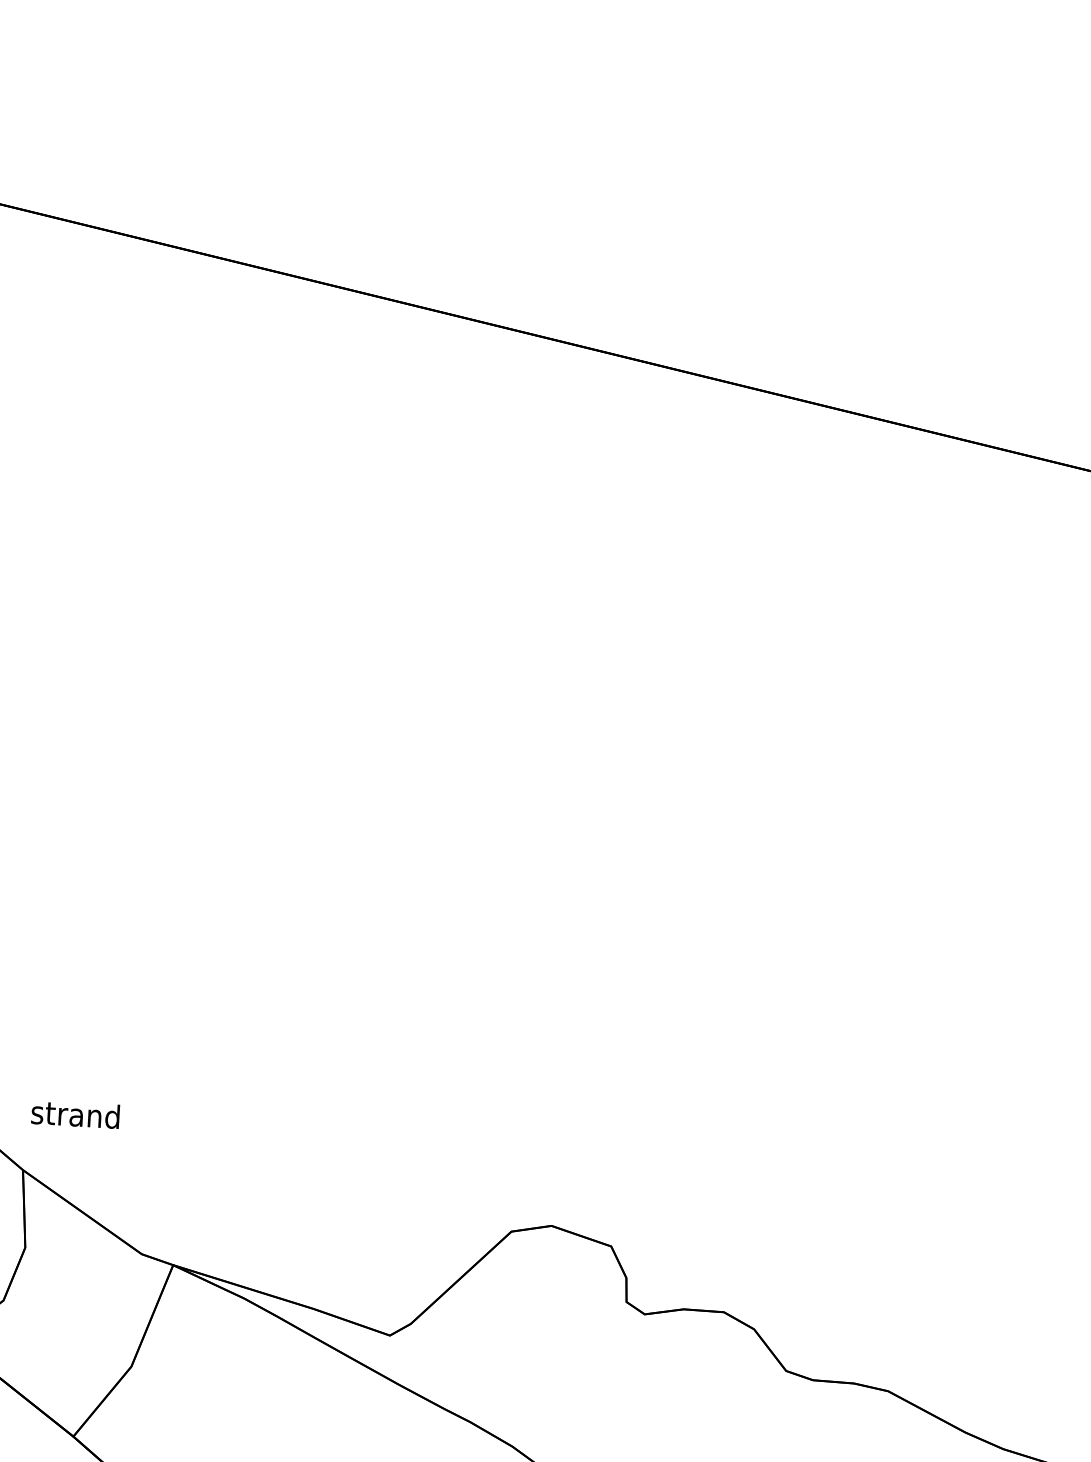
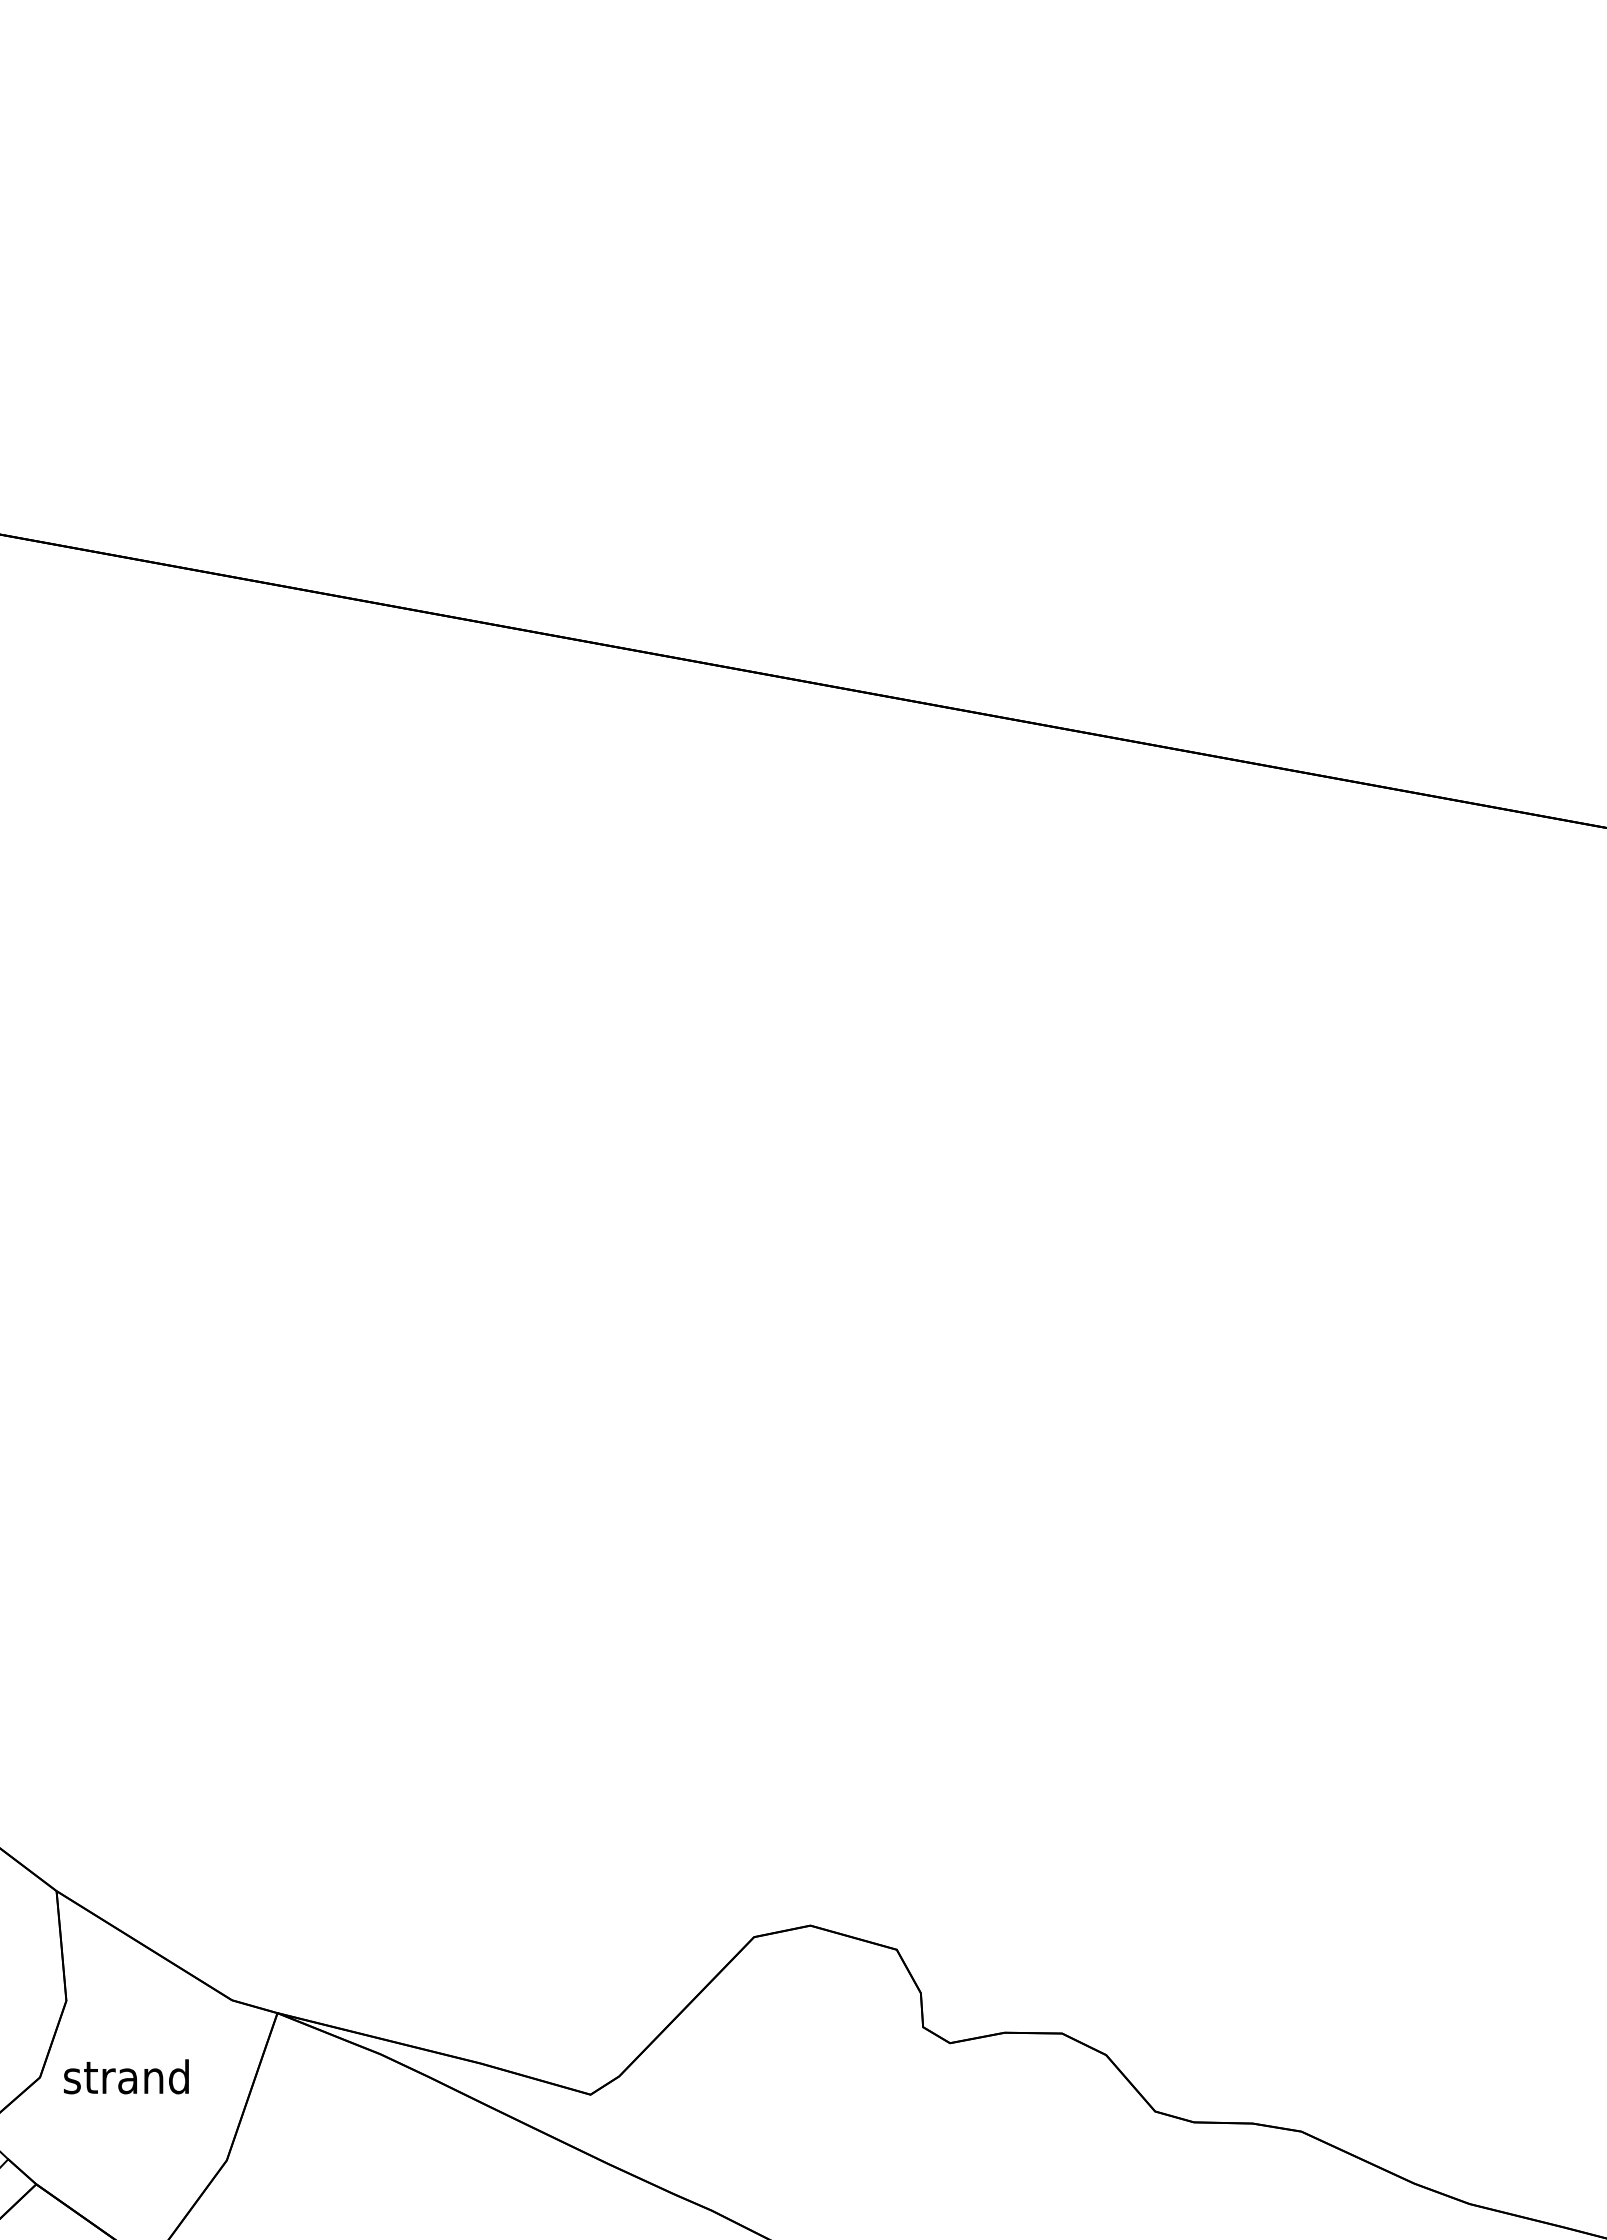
text: (75, 1114) -> (126, 2076), moved

